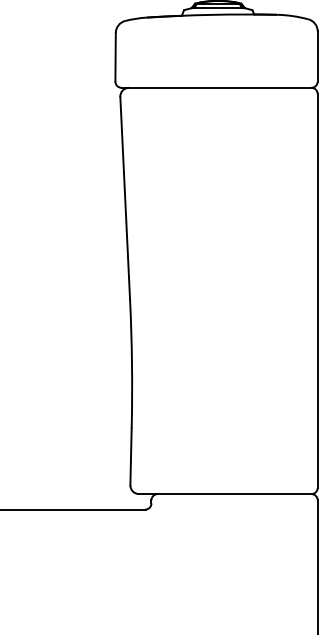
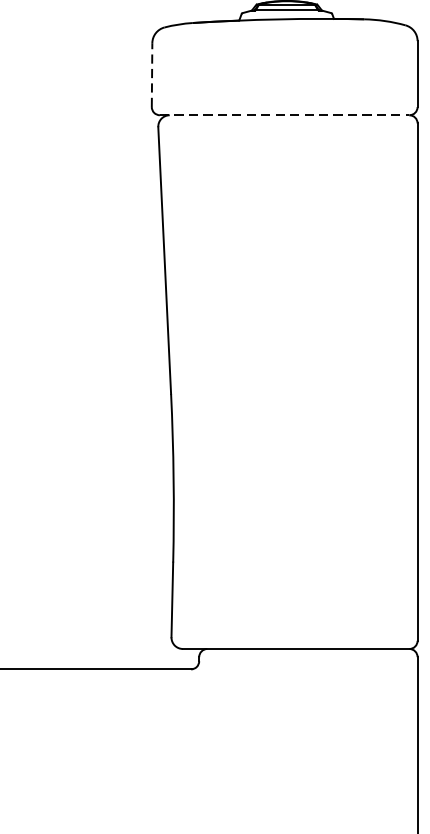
line: (115, 56) -> (151, 74), solid -> dashed
line: (216, 87) -> (284, 114), solid -> dashed

